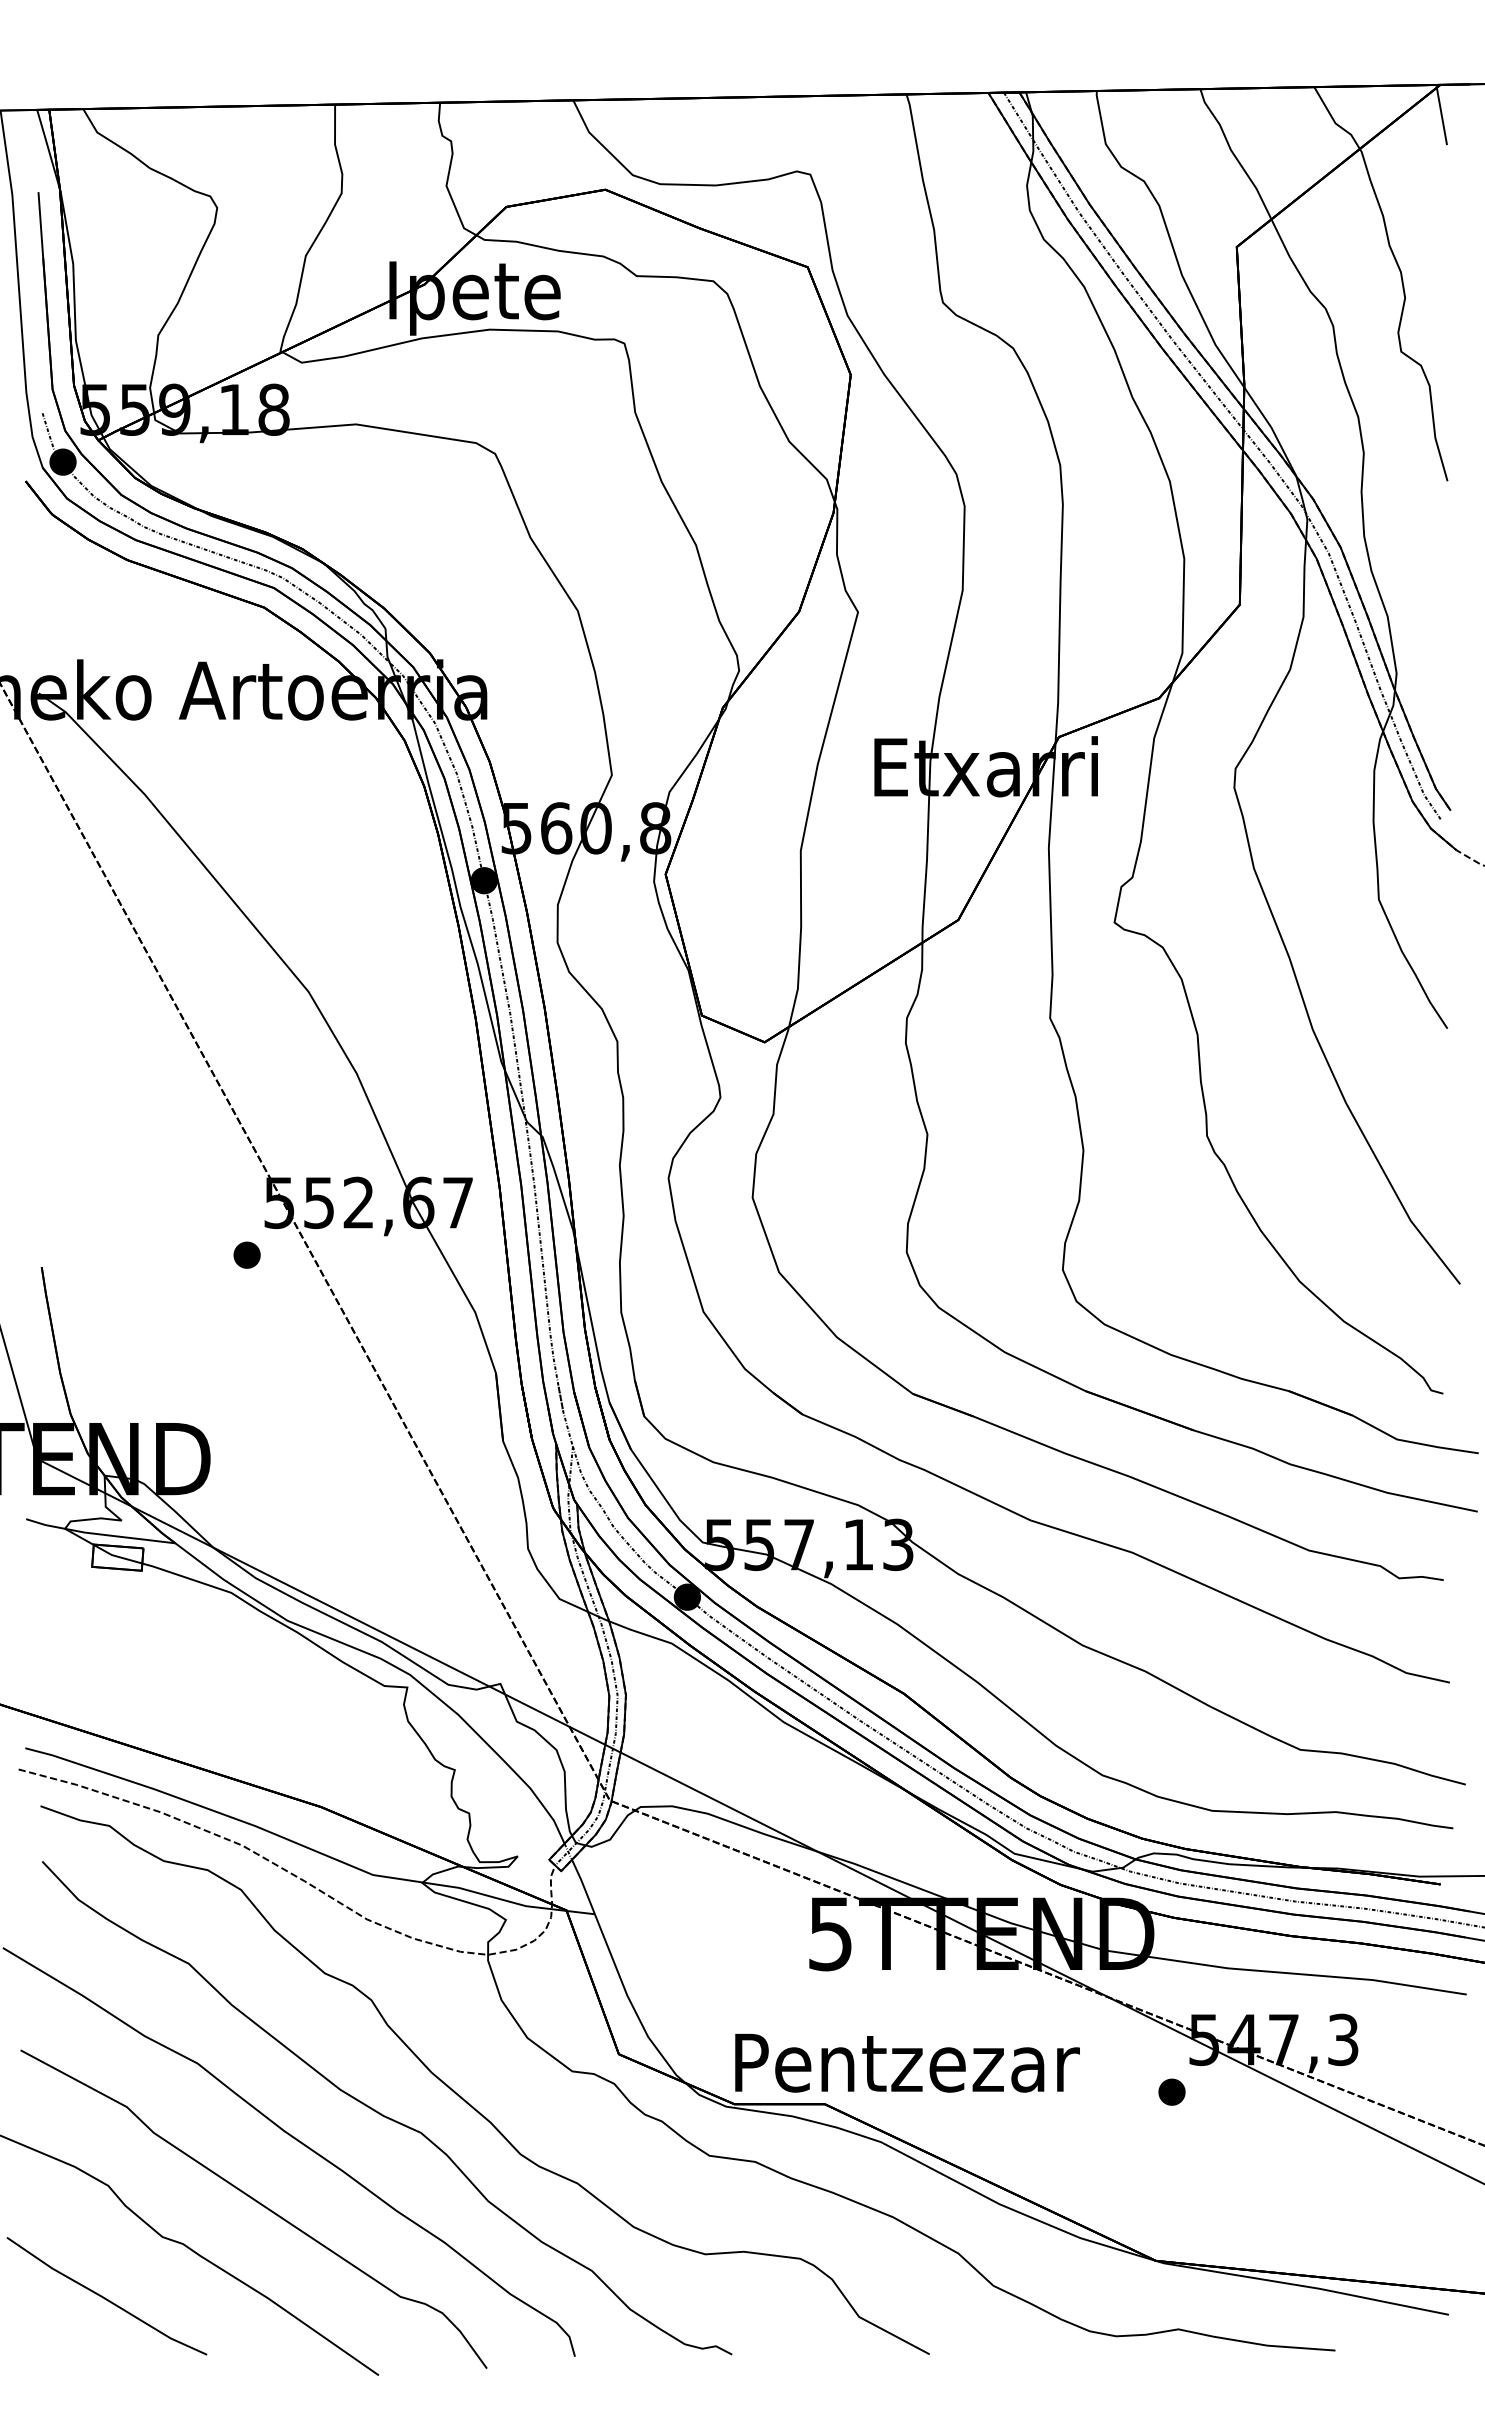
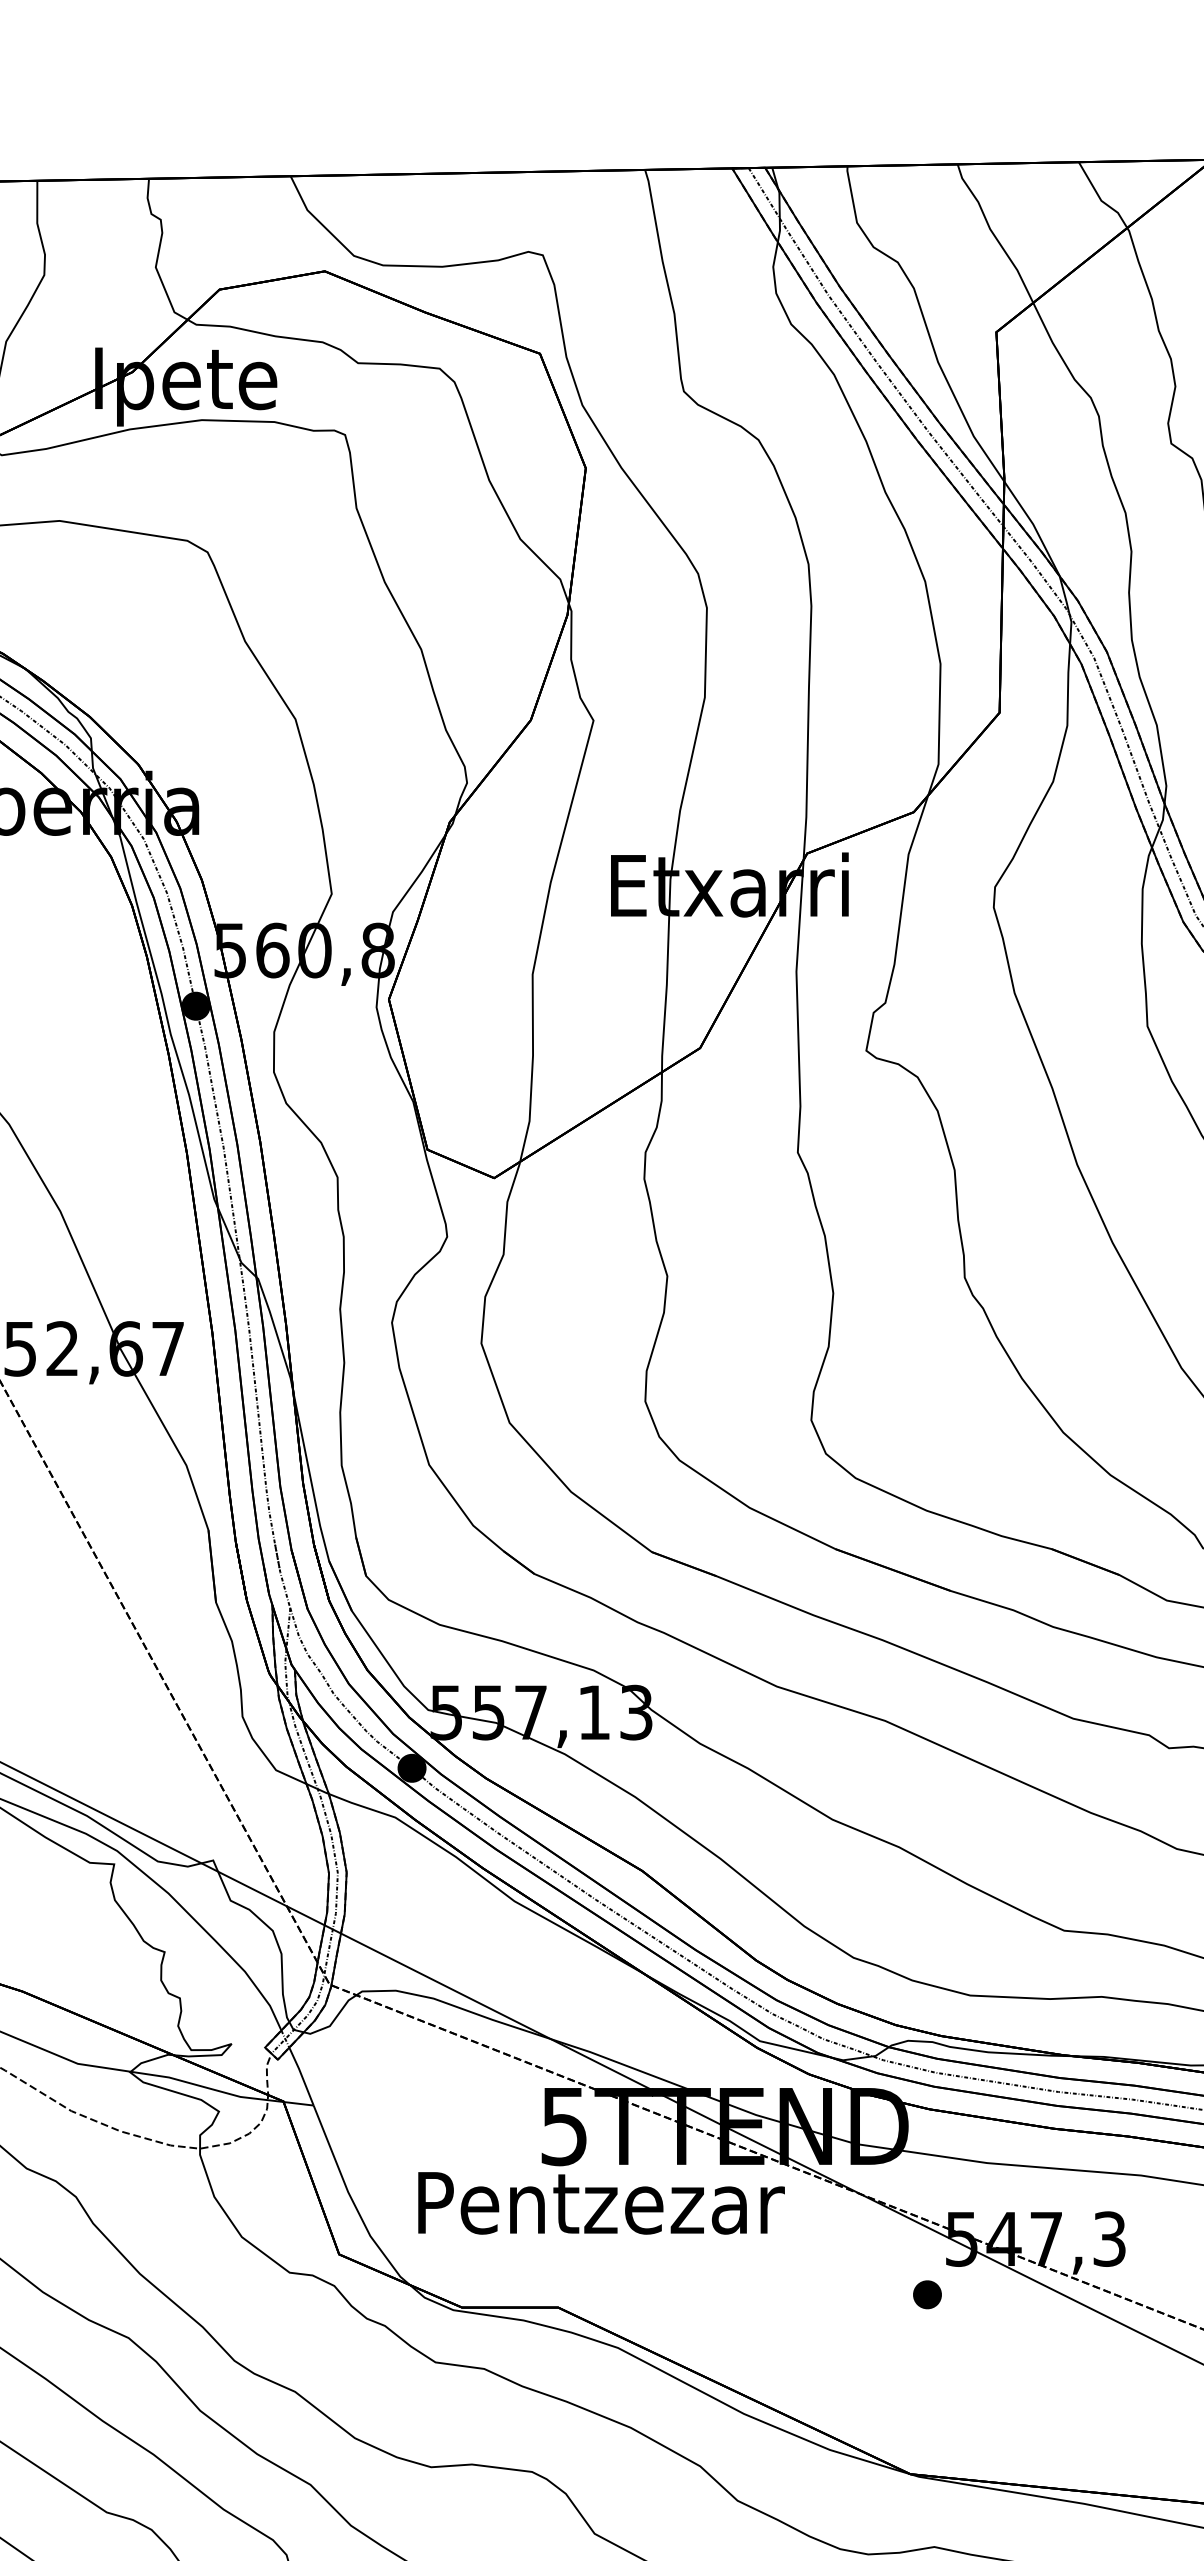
text: (907, 2063) -> (601, 2203), moved

